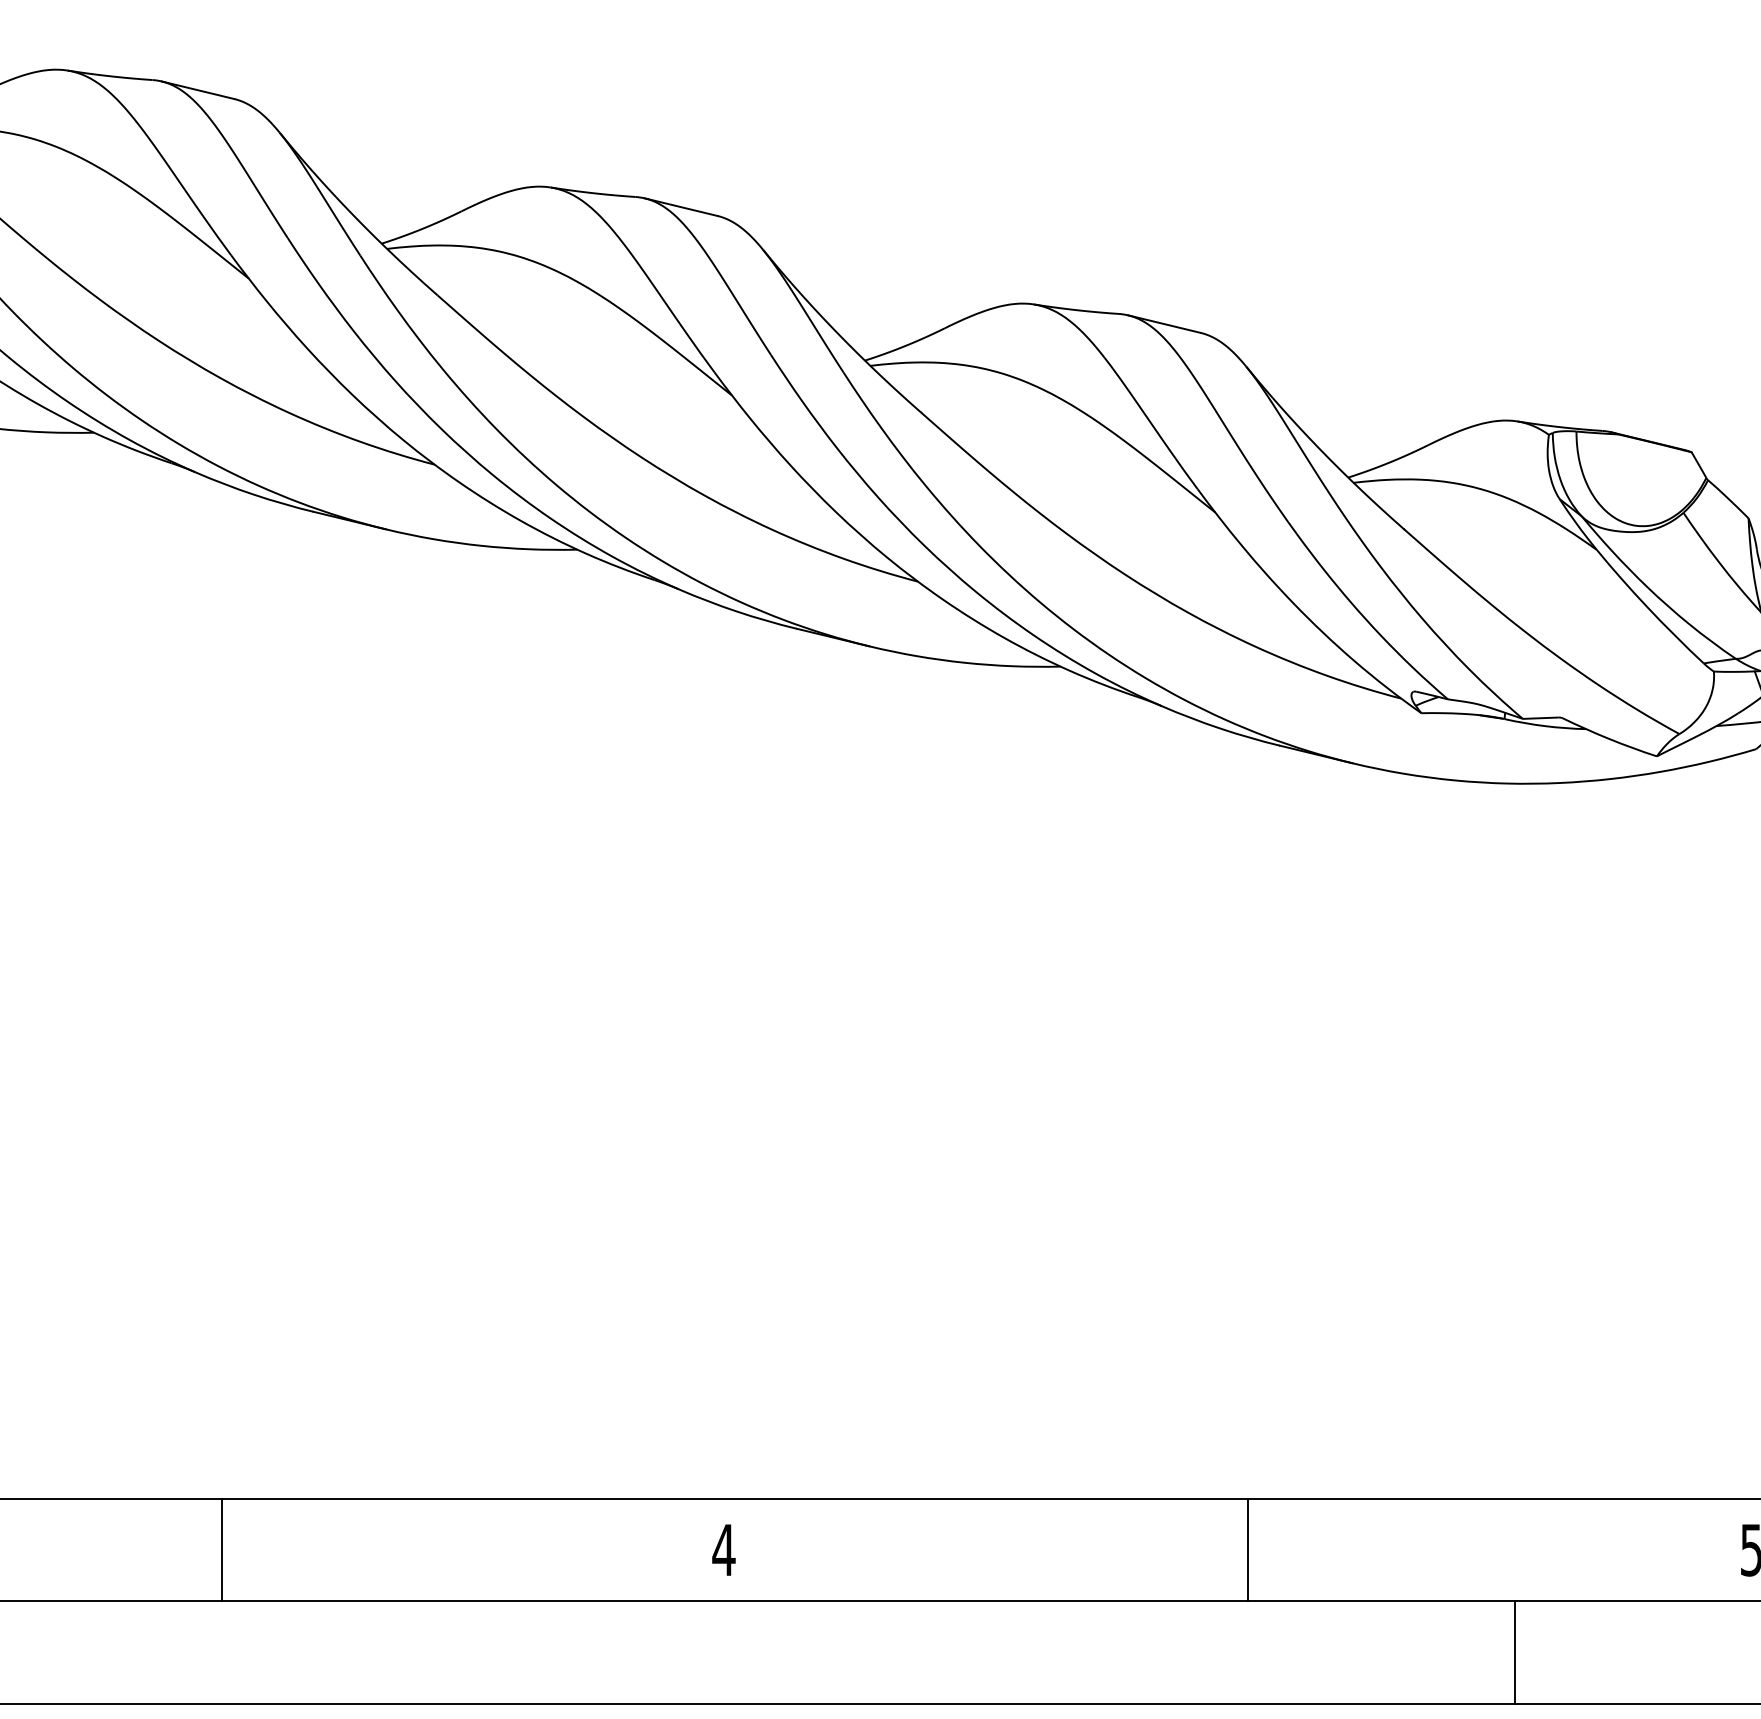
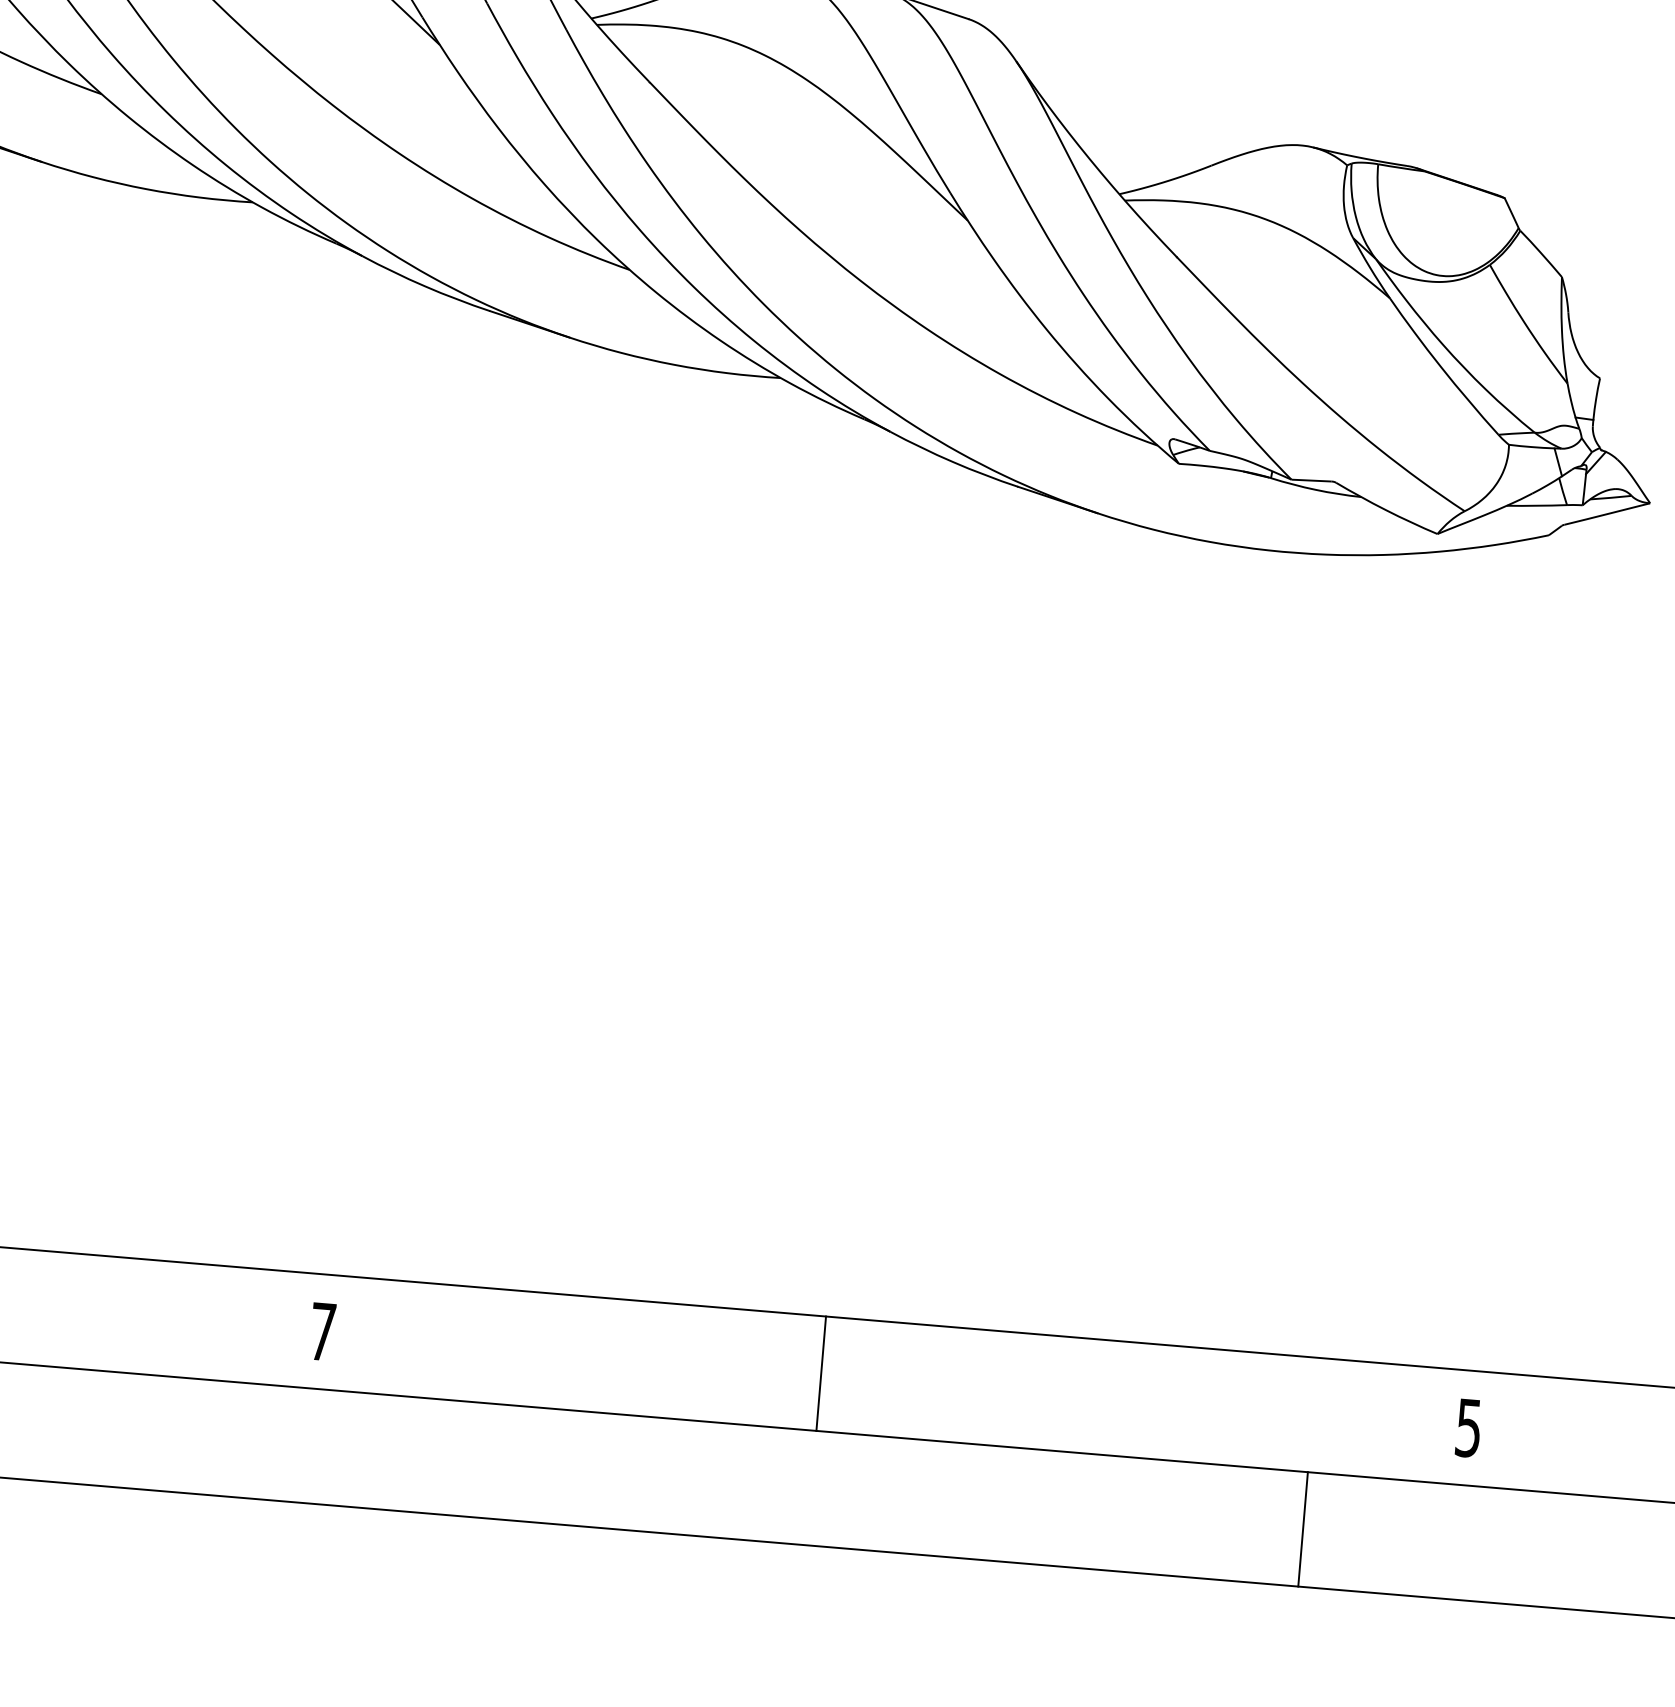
text: (723, 1549) -> (322, 1331), 4 -> 7
line: (1247, 1549) -> (820, 1372), moved
line: (1514, 1652) -> (1302, 1529), moved

